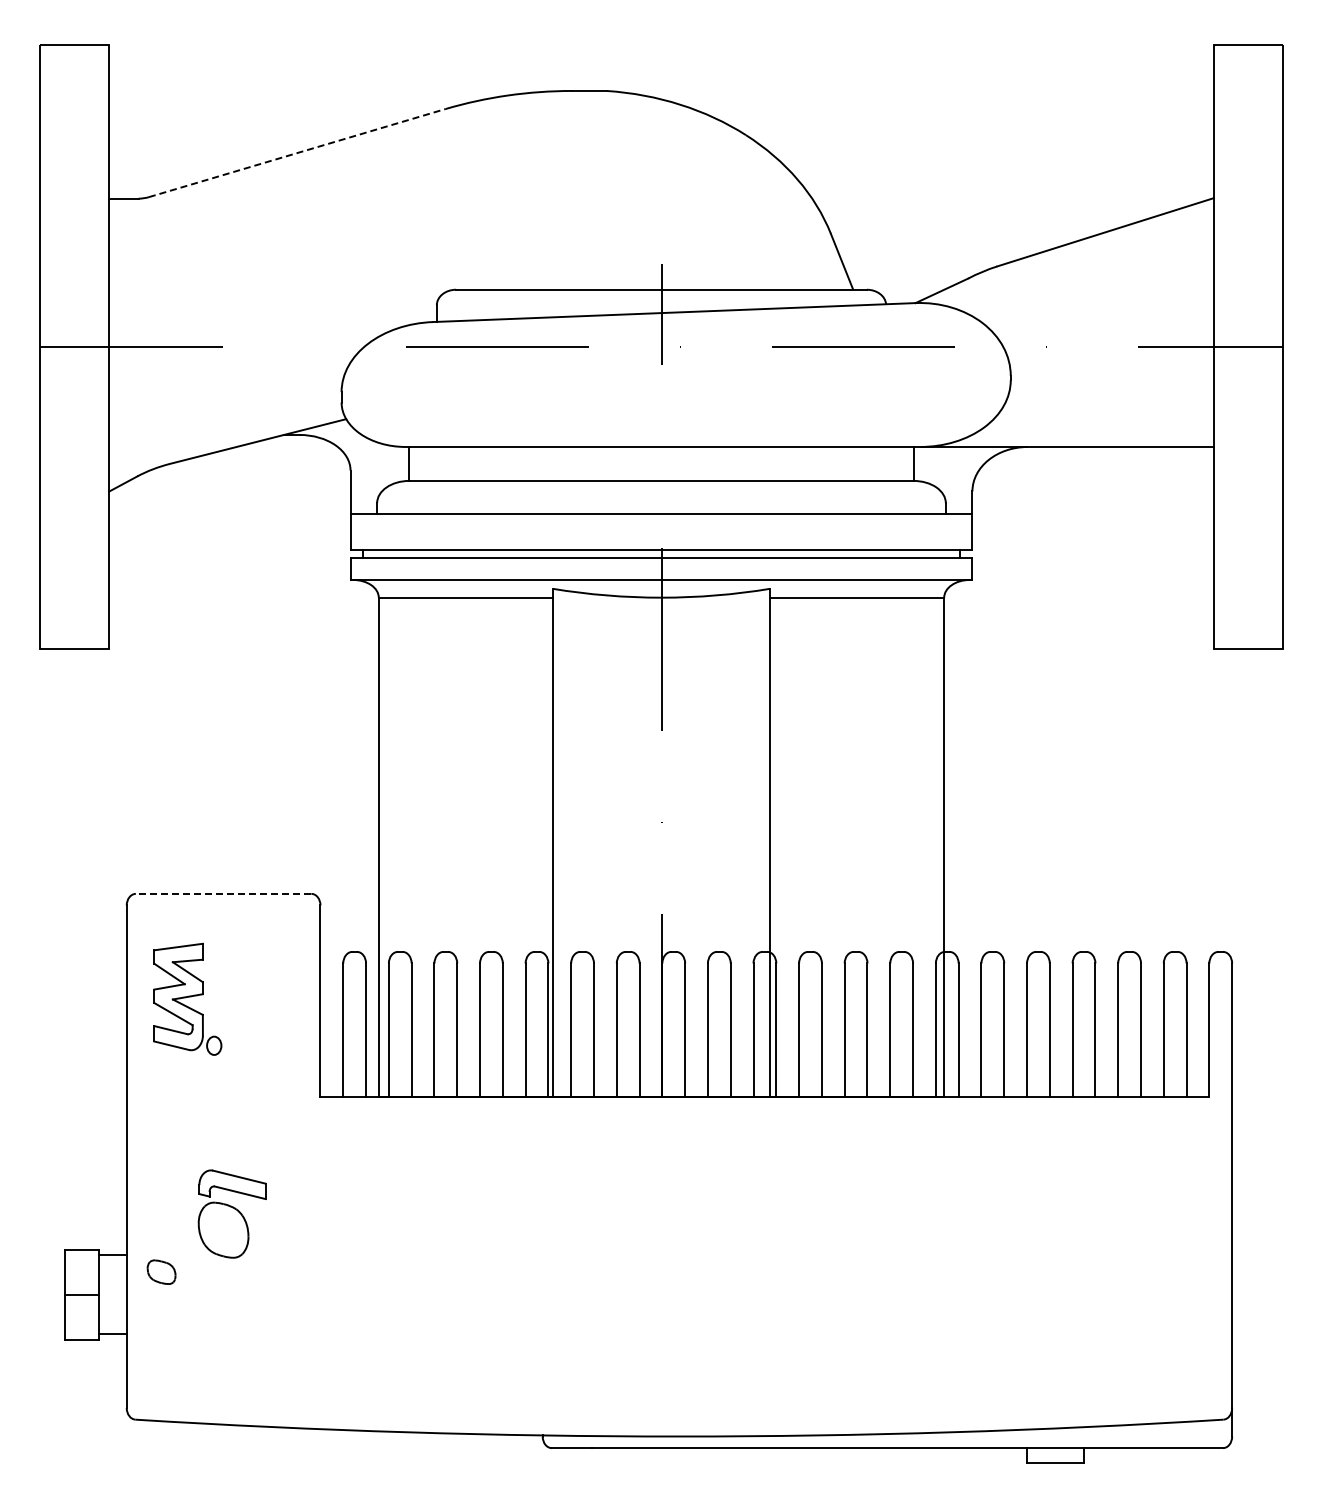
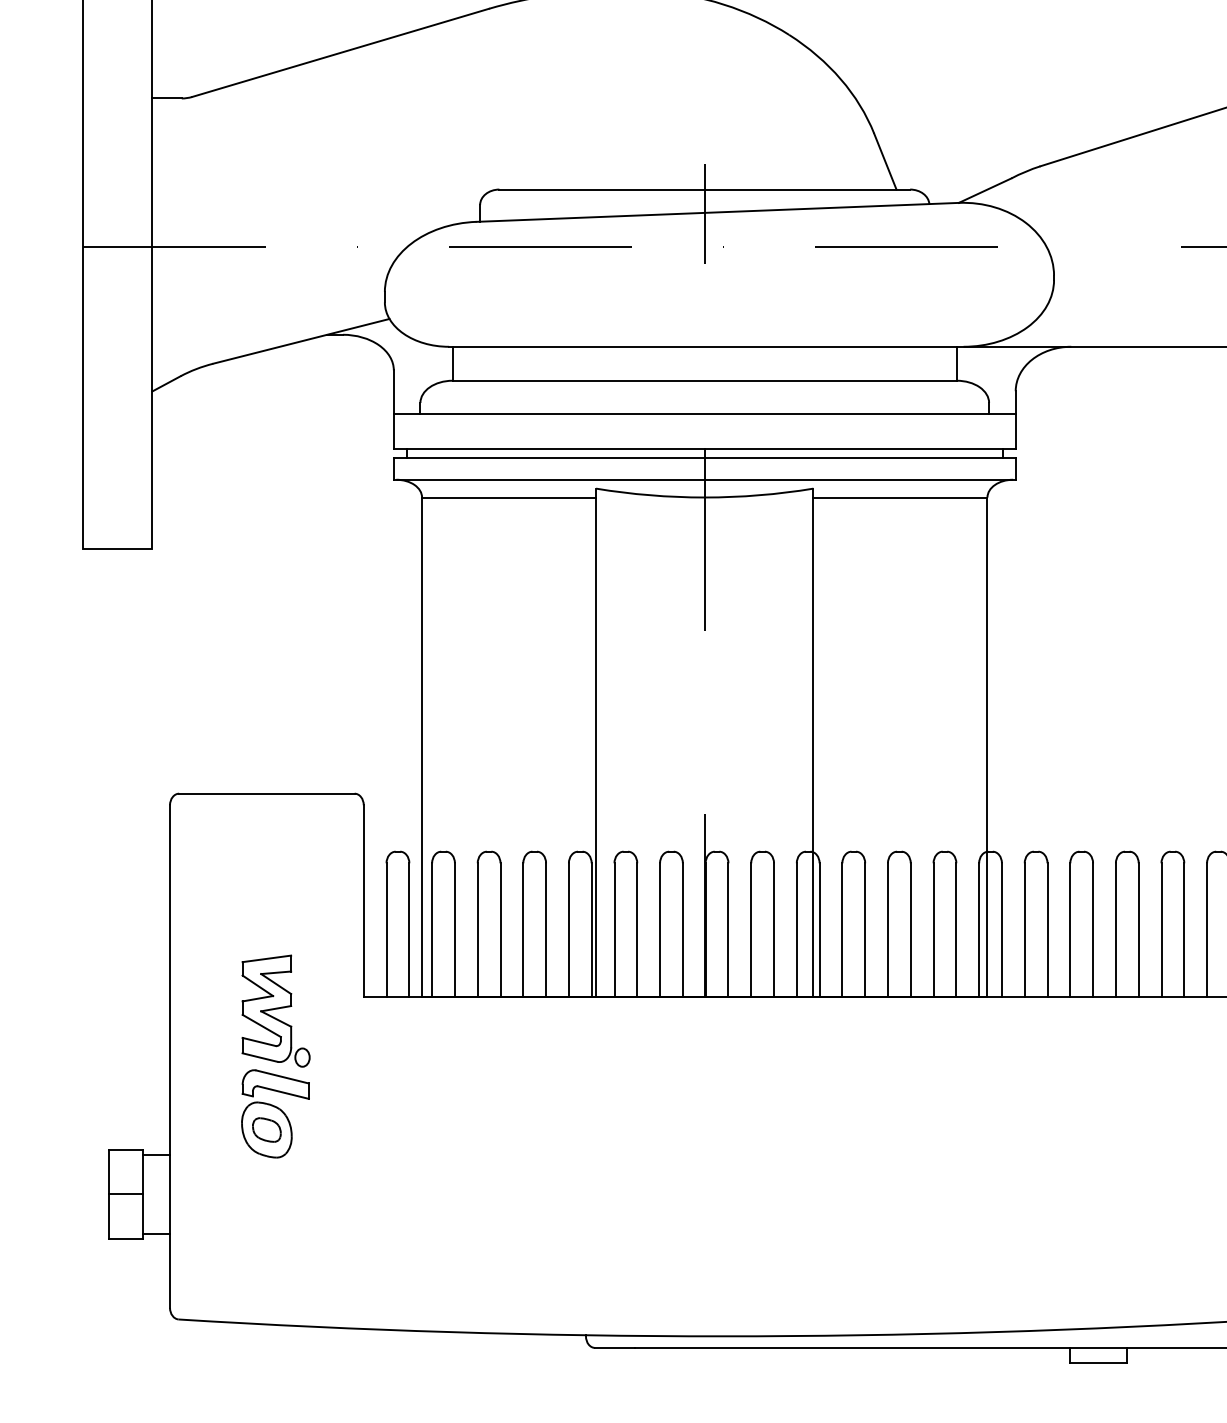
line: (297, 153) -> (340, 53), dashed -> solid
line: (223, 893) -> (266, 793), dashed -> solid
part: (187, 998) -> (275, 1010), moved
part: (161, 1271) -> (266, 1129), moved

